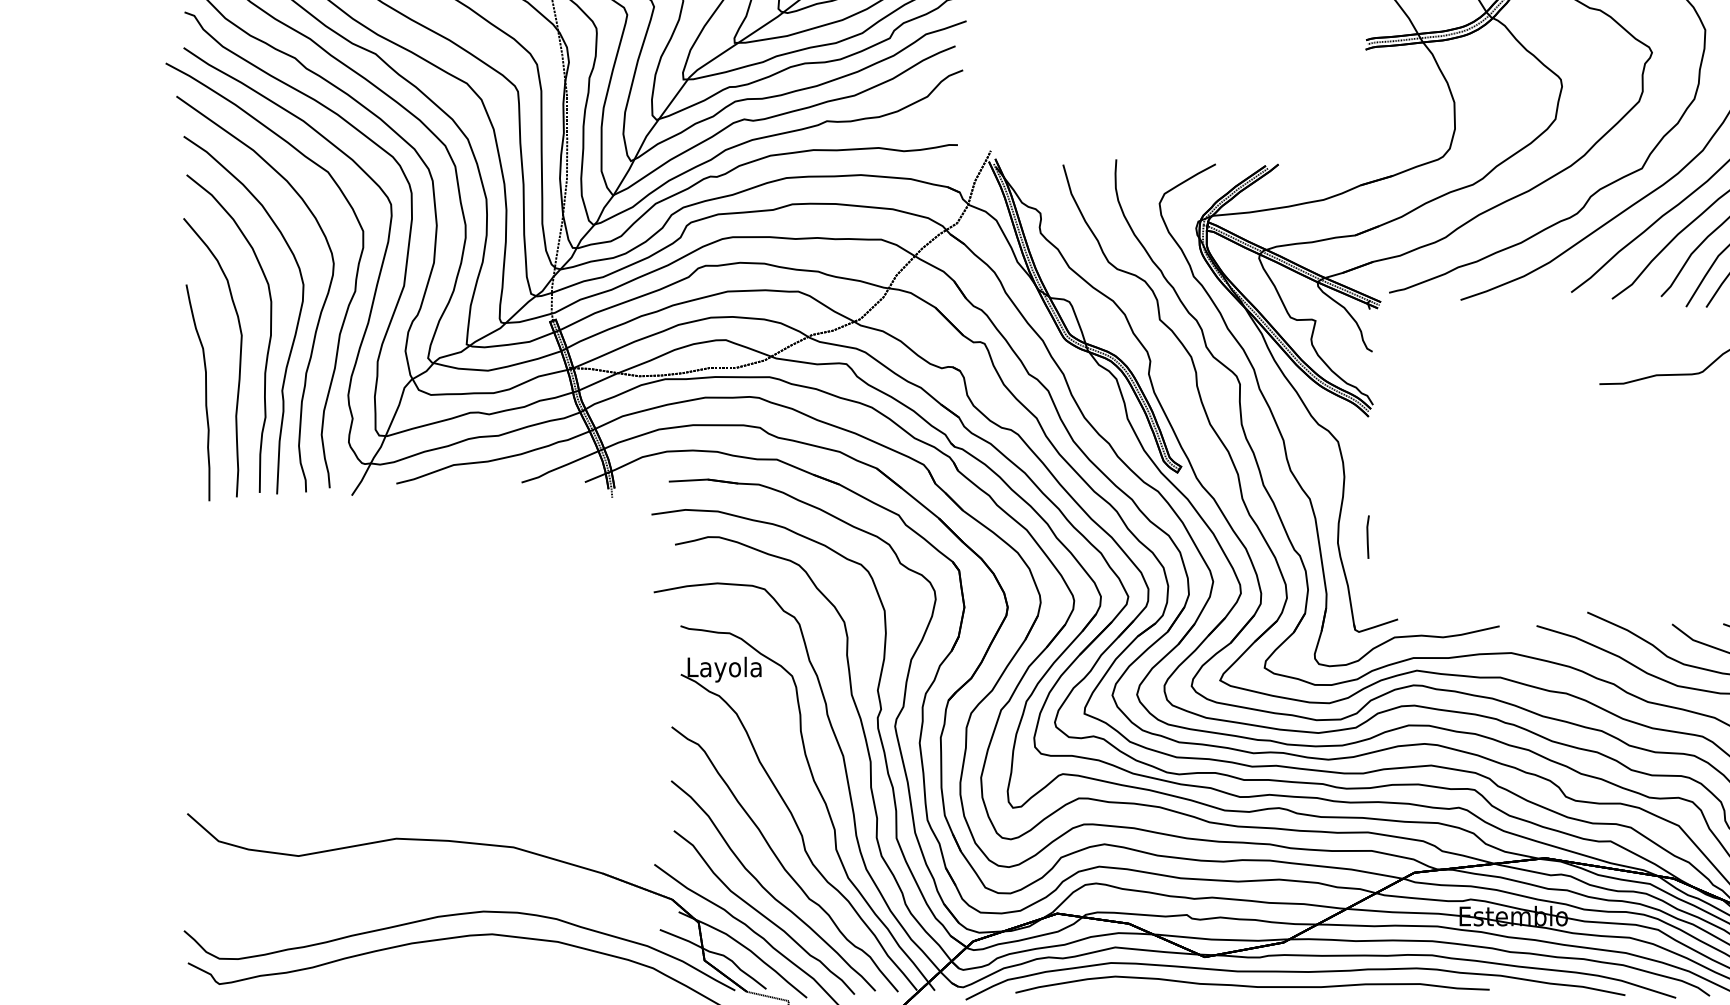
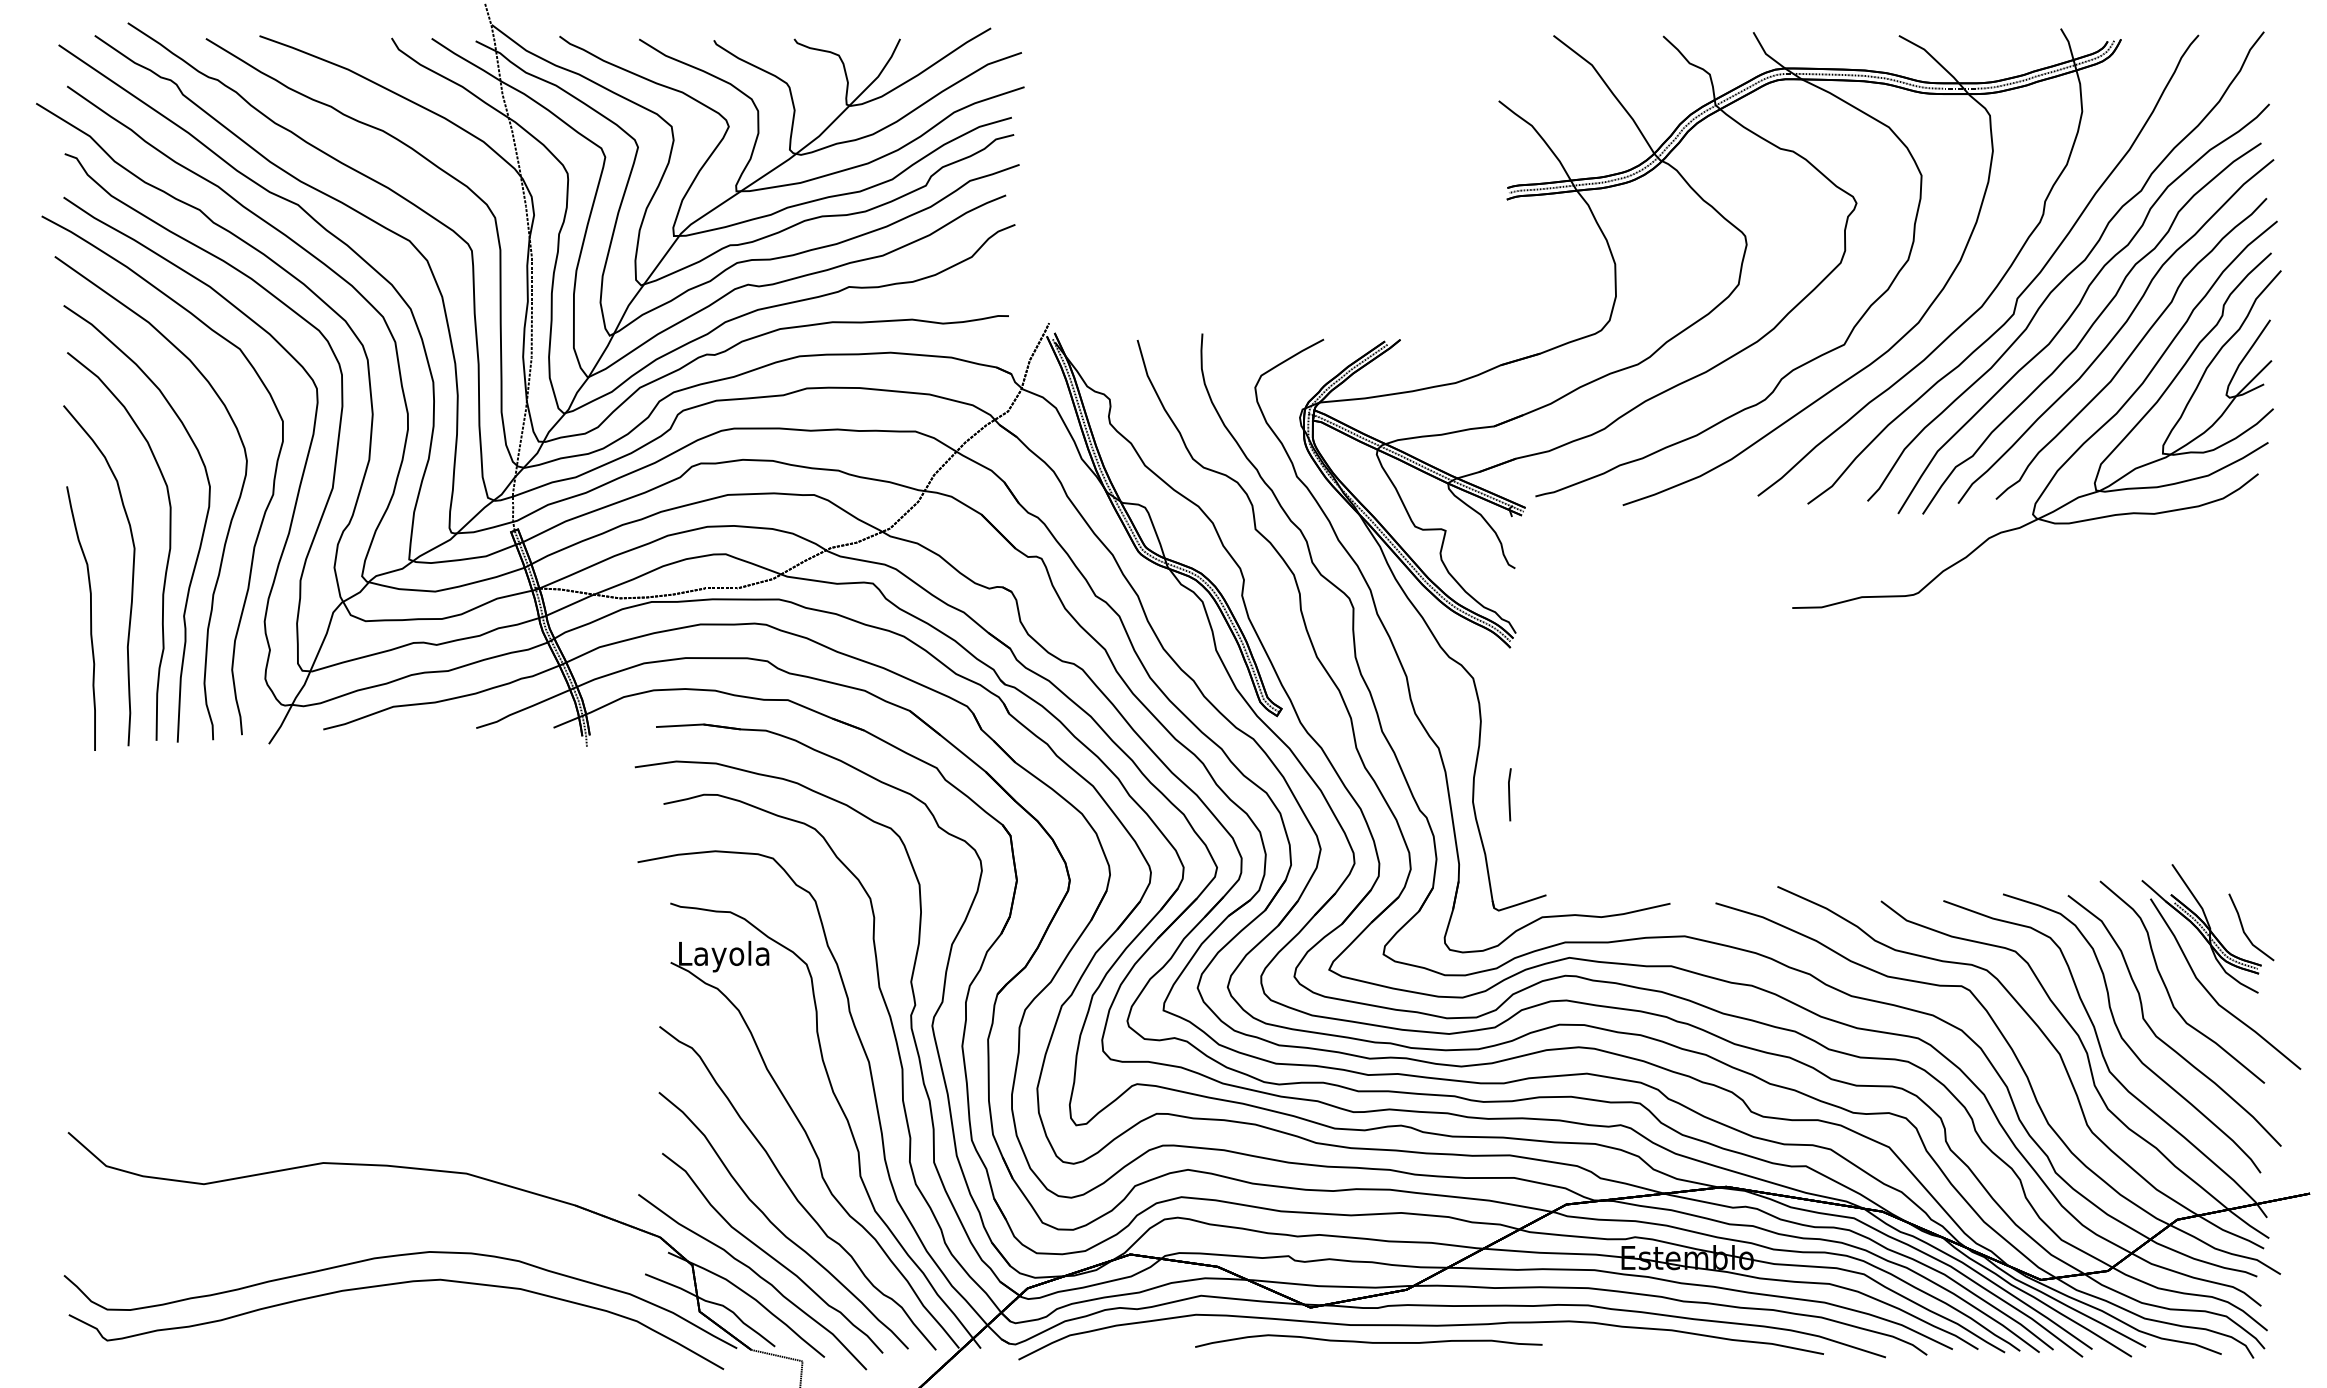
part: (1252, 984) -> (1368, 1340), size x0.6

